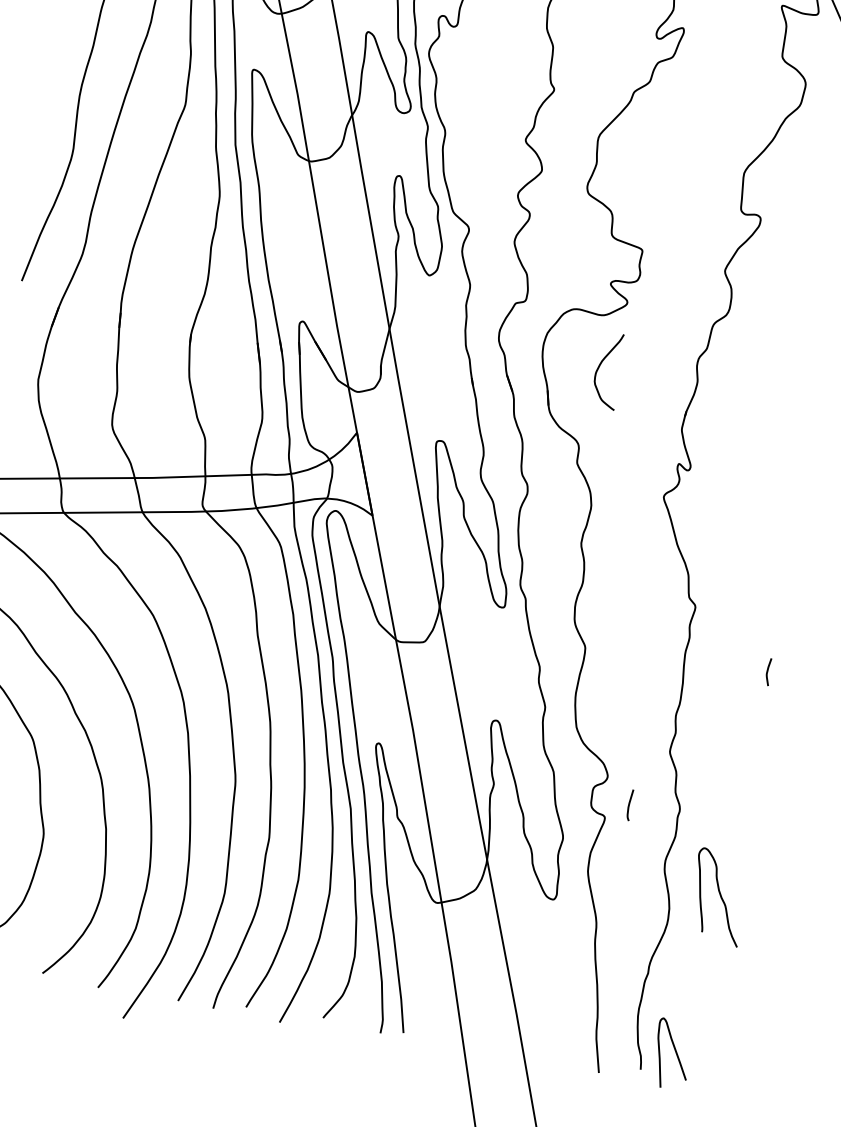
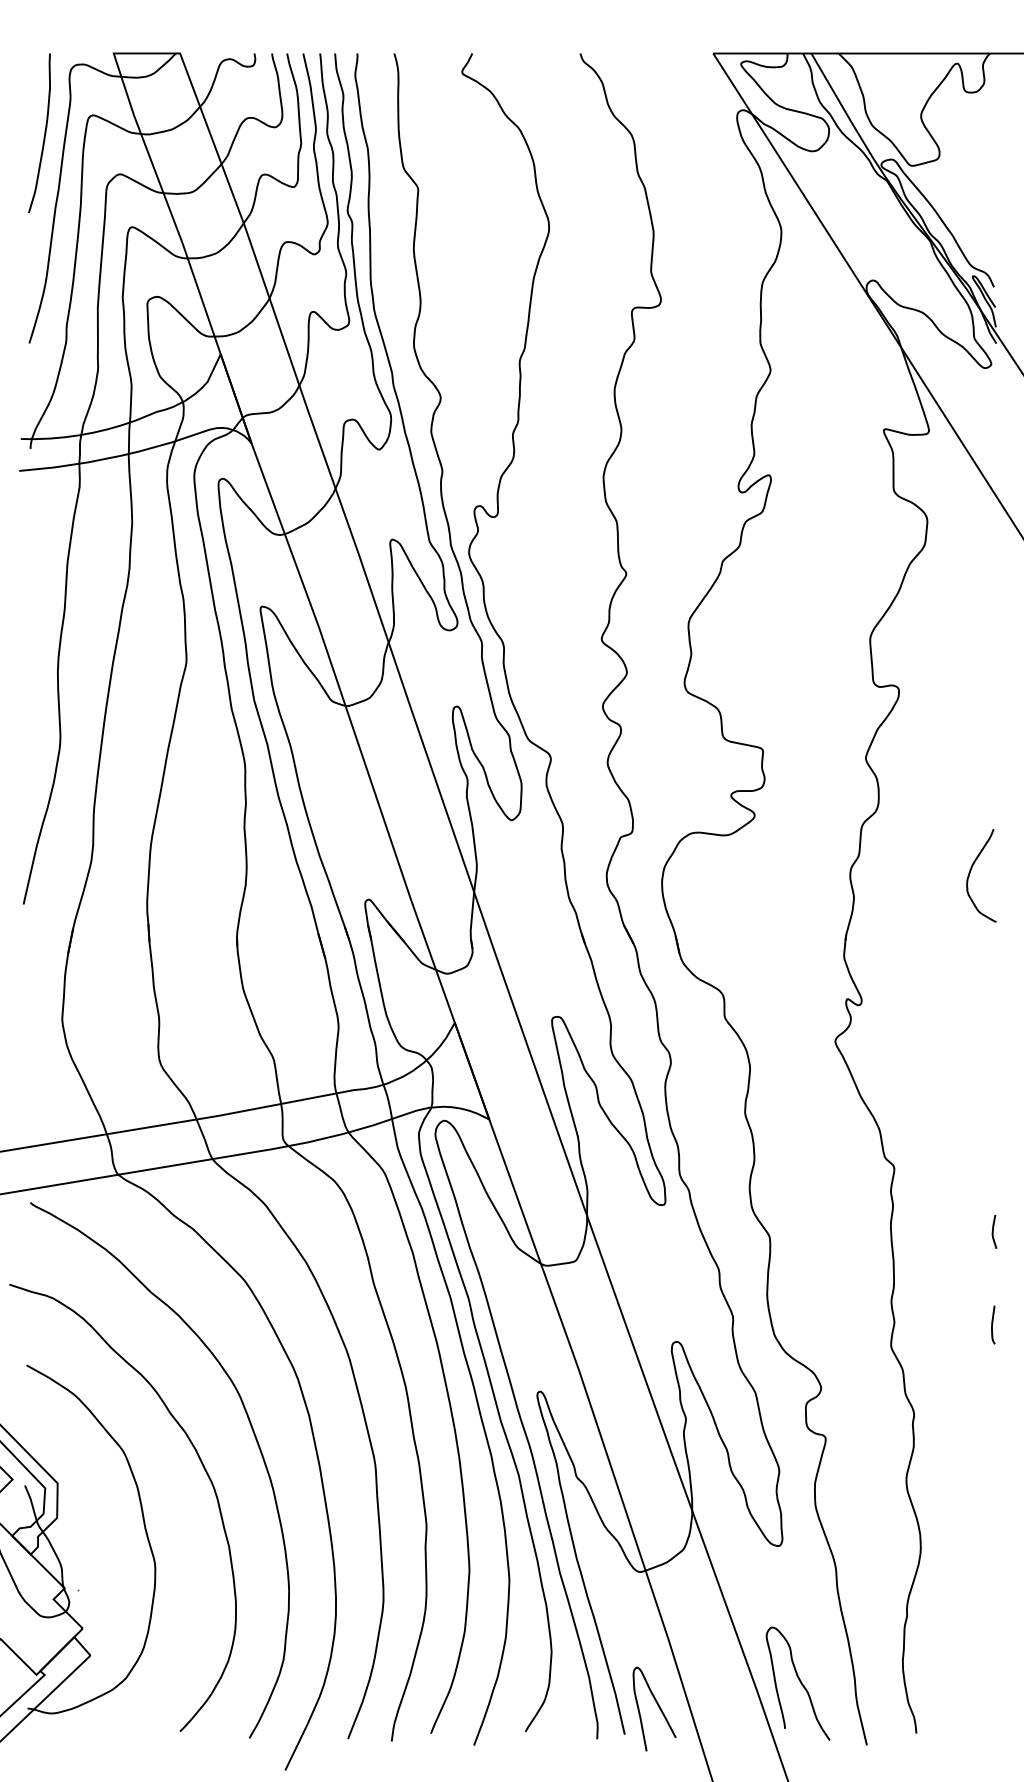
curve: (599, 368) -> (970, 874), moved
curve: (630, 804) -> (993, 1324), moved
curve: (719, 895) -> (799, 1681), moved
curve: (675, 1053) -> (658, 1707), moved

